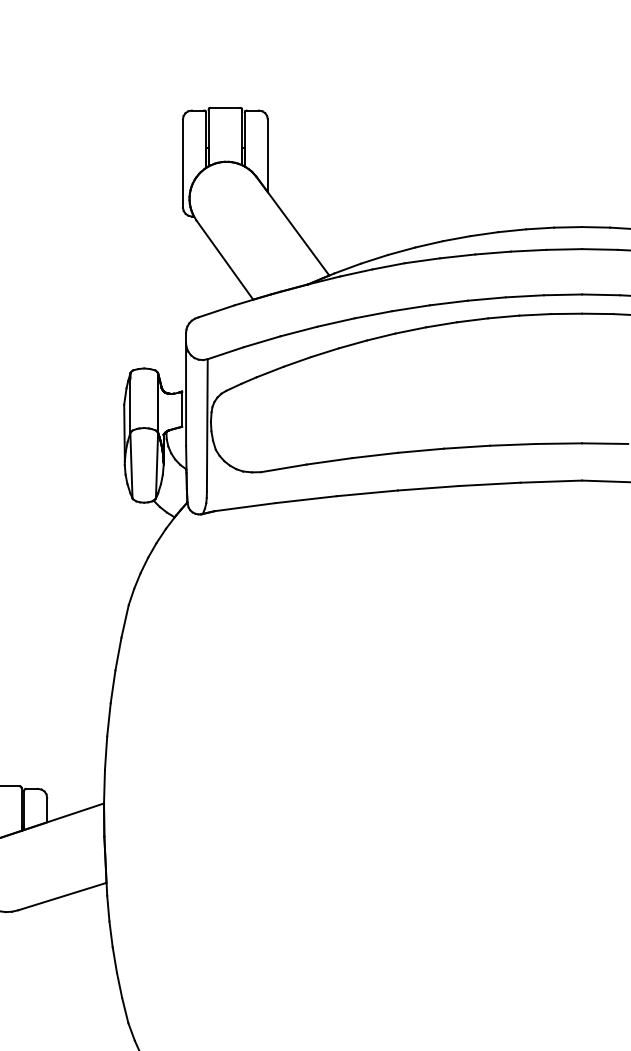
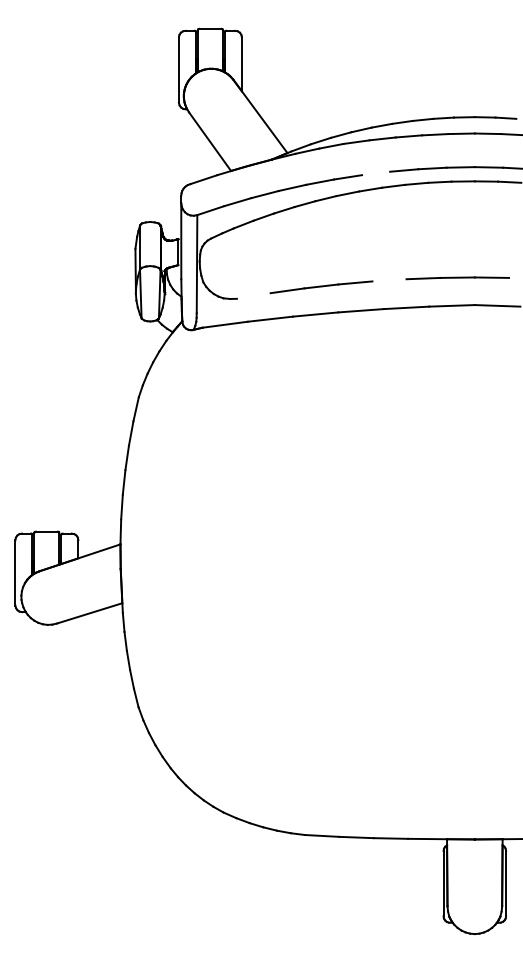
line: (449, 303) -> (376, 173), removed
line: (466, 447) -> (389, 280), removed
line: (283, 467) -> (253, 295), removed

